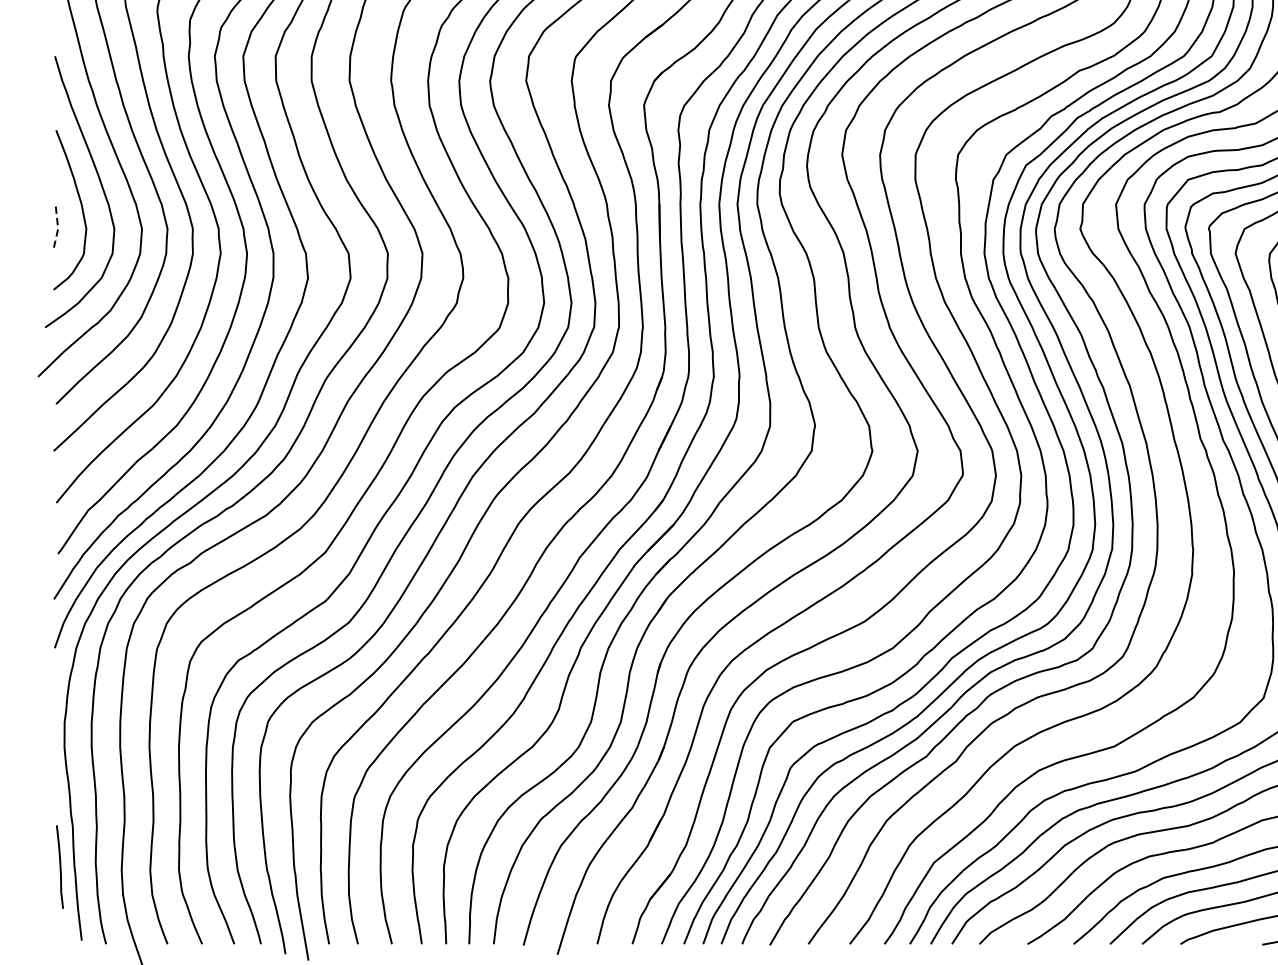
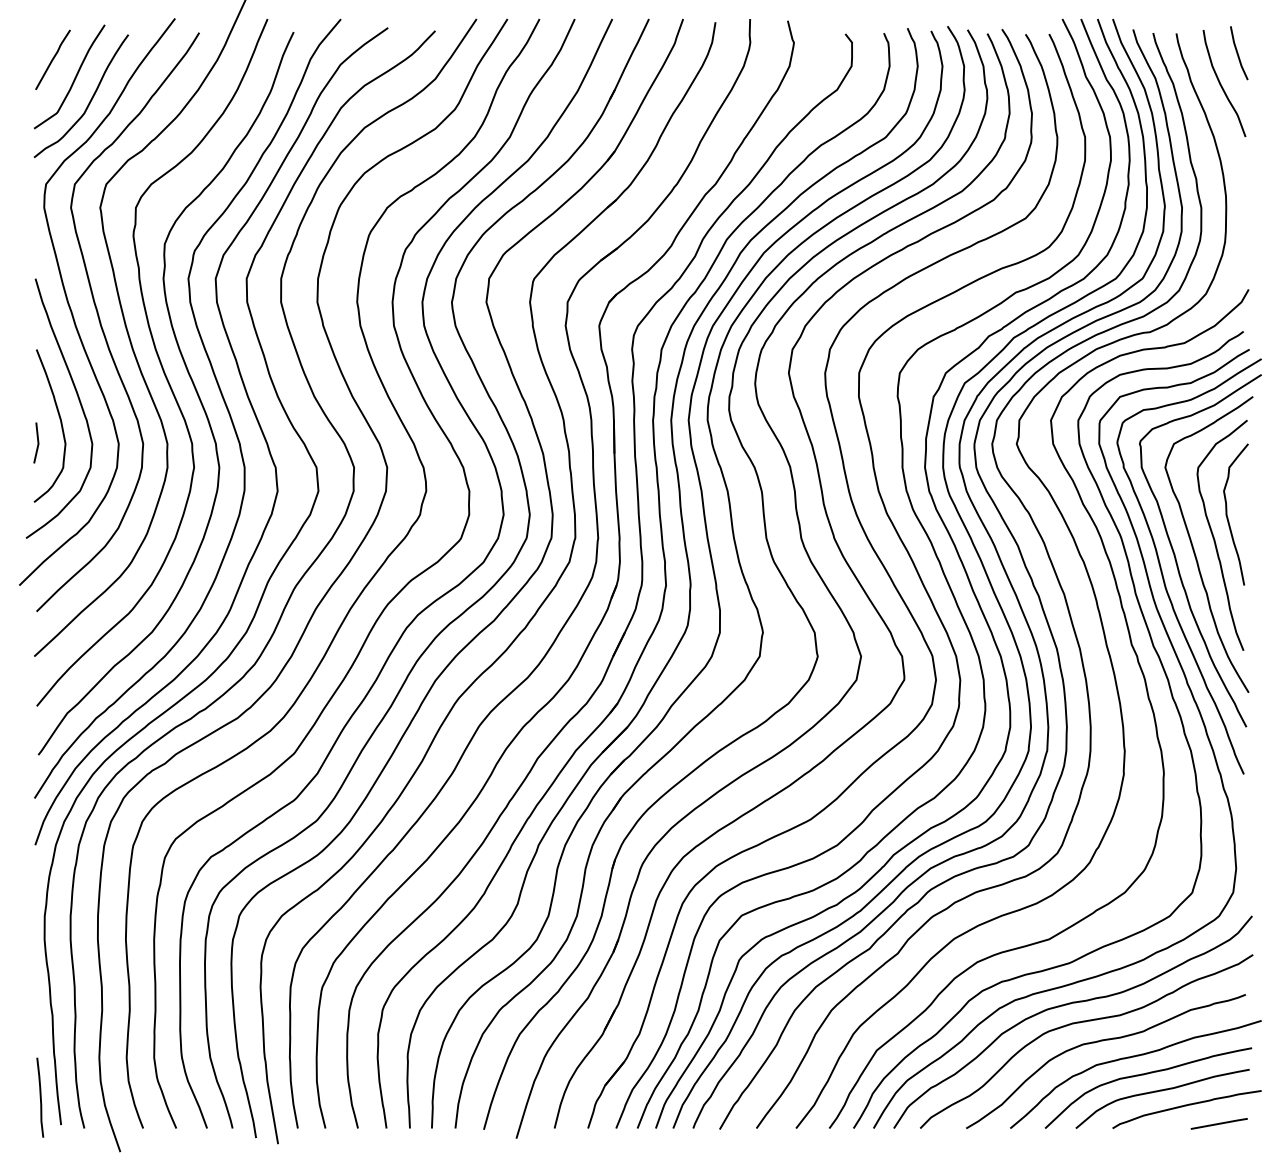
line: (58, 228) -> (38, 443), dashed -> solid
line: (60, 866) -> (40, 1097), moved

